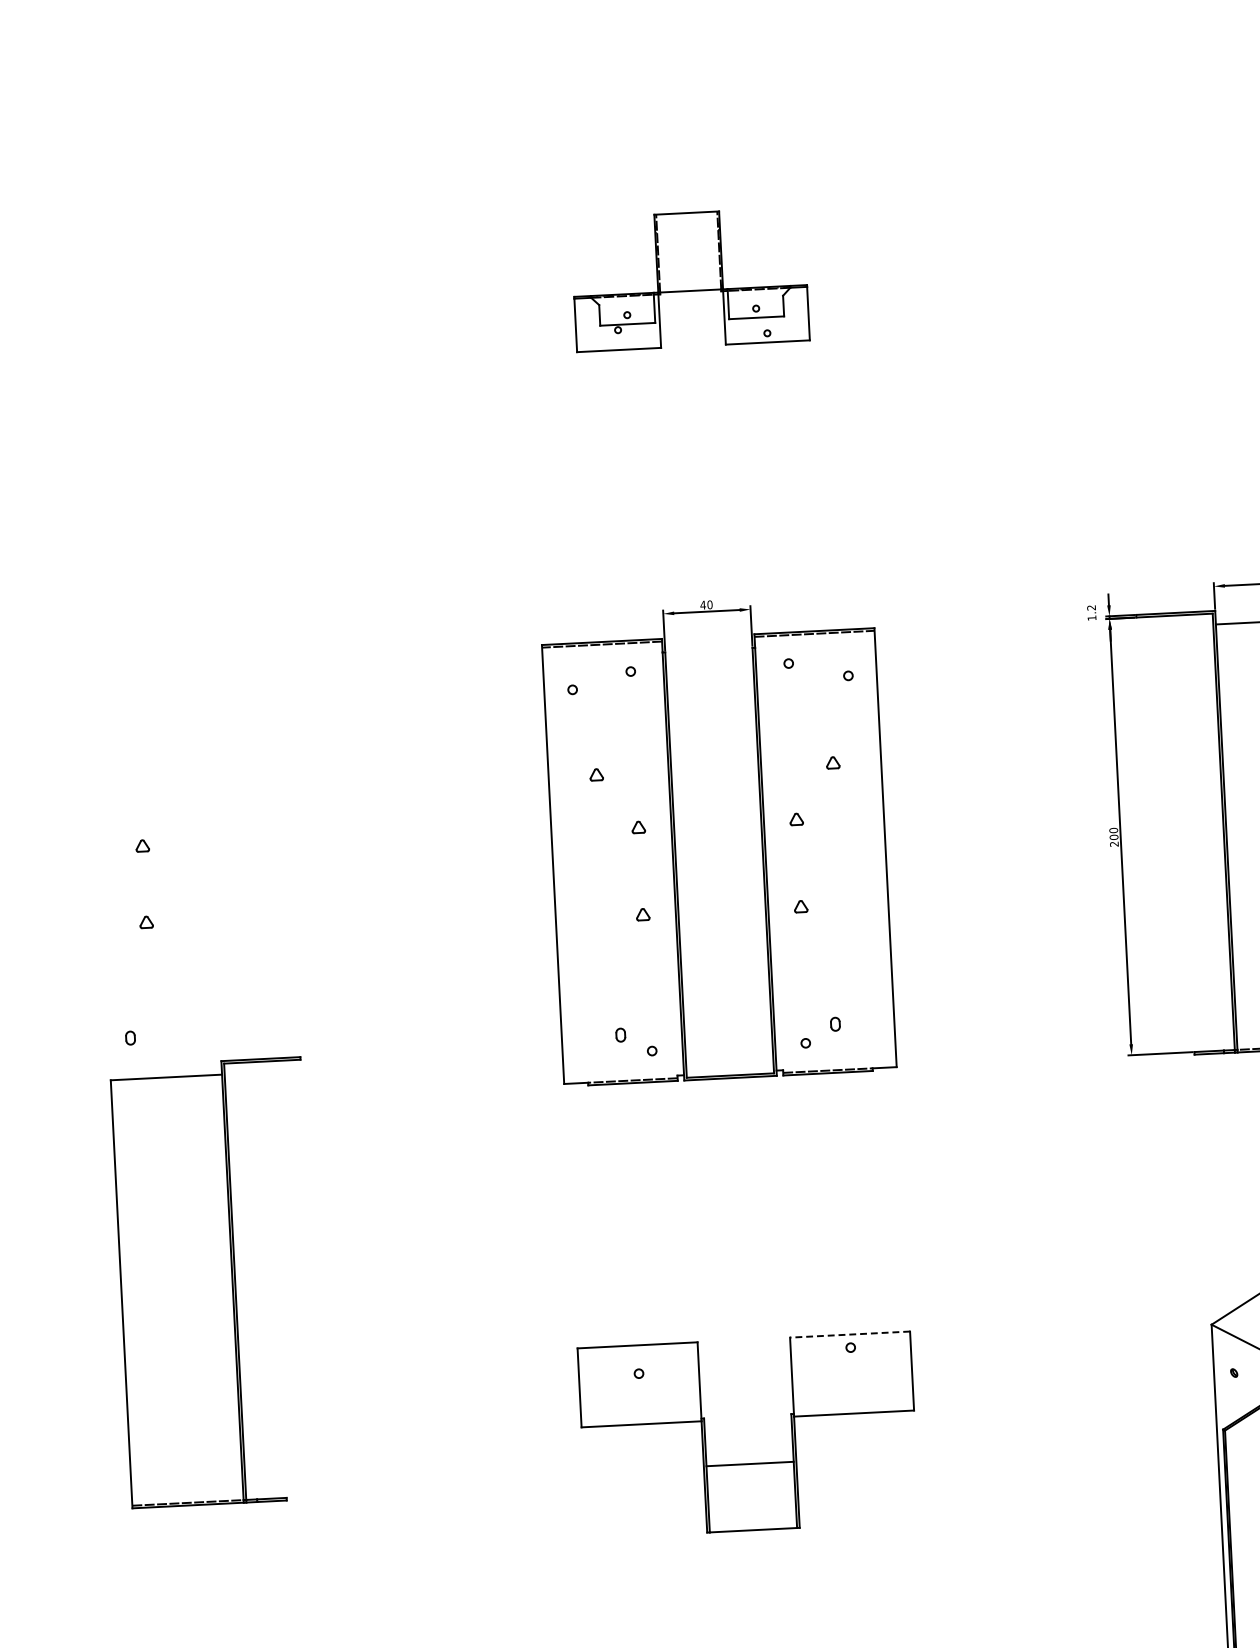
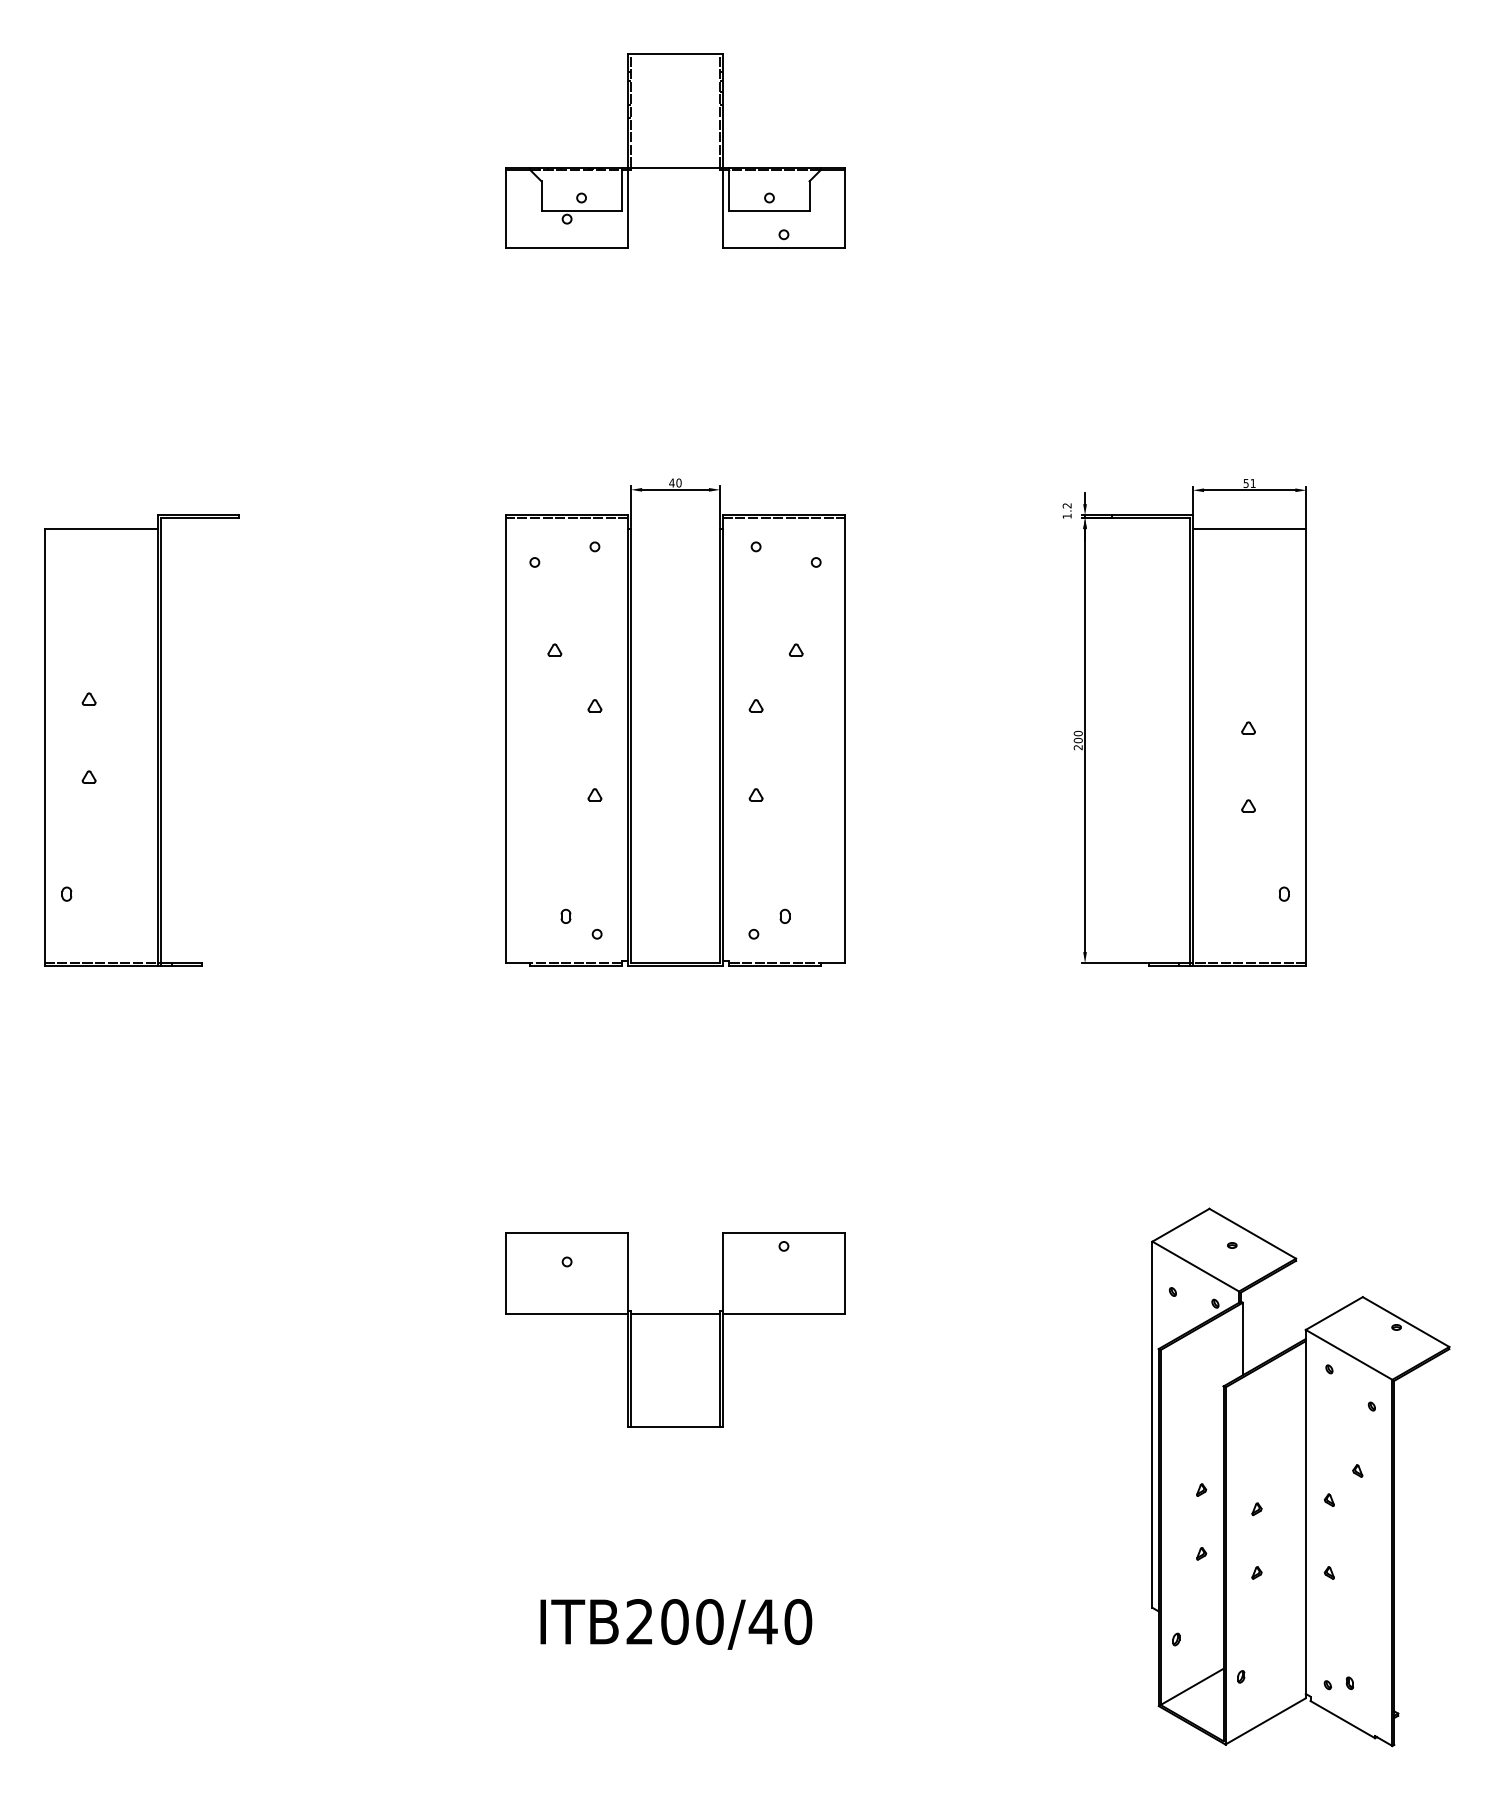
part: (690, 279) -> (675, 150), size x1.43
part: (216, 1282) -> (141, 740), moved
line: (849, 1335) -> (783, 1233), dashed -> solid
line: (750, 1463) -> (675, 1313), moved

